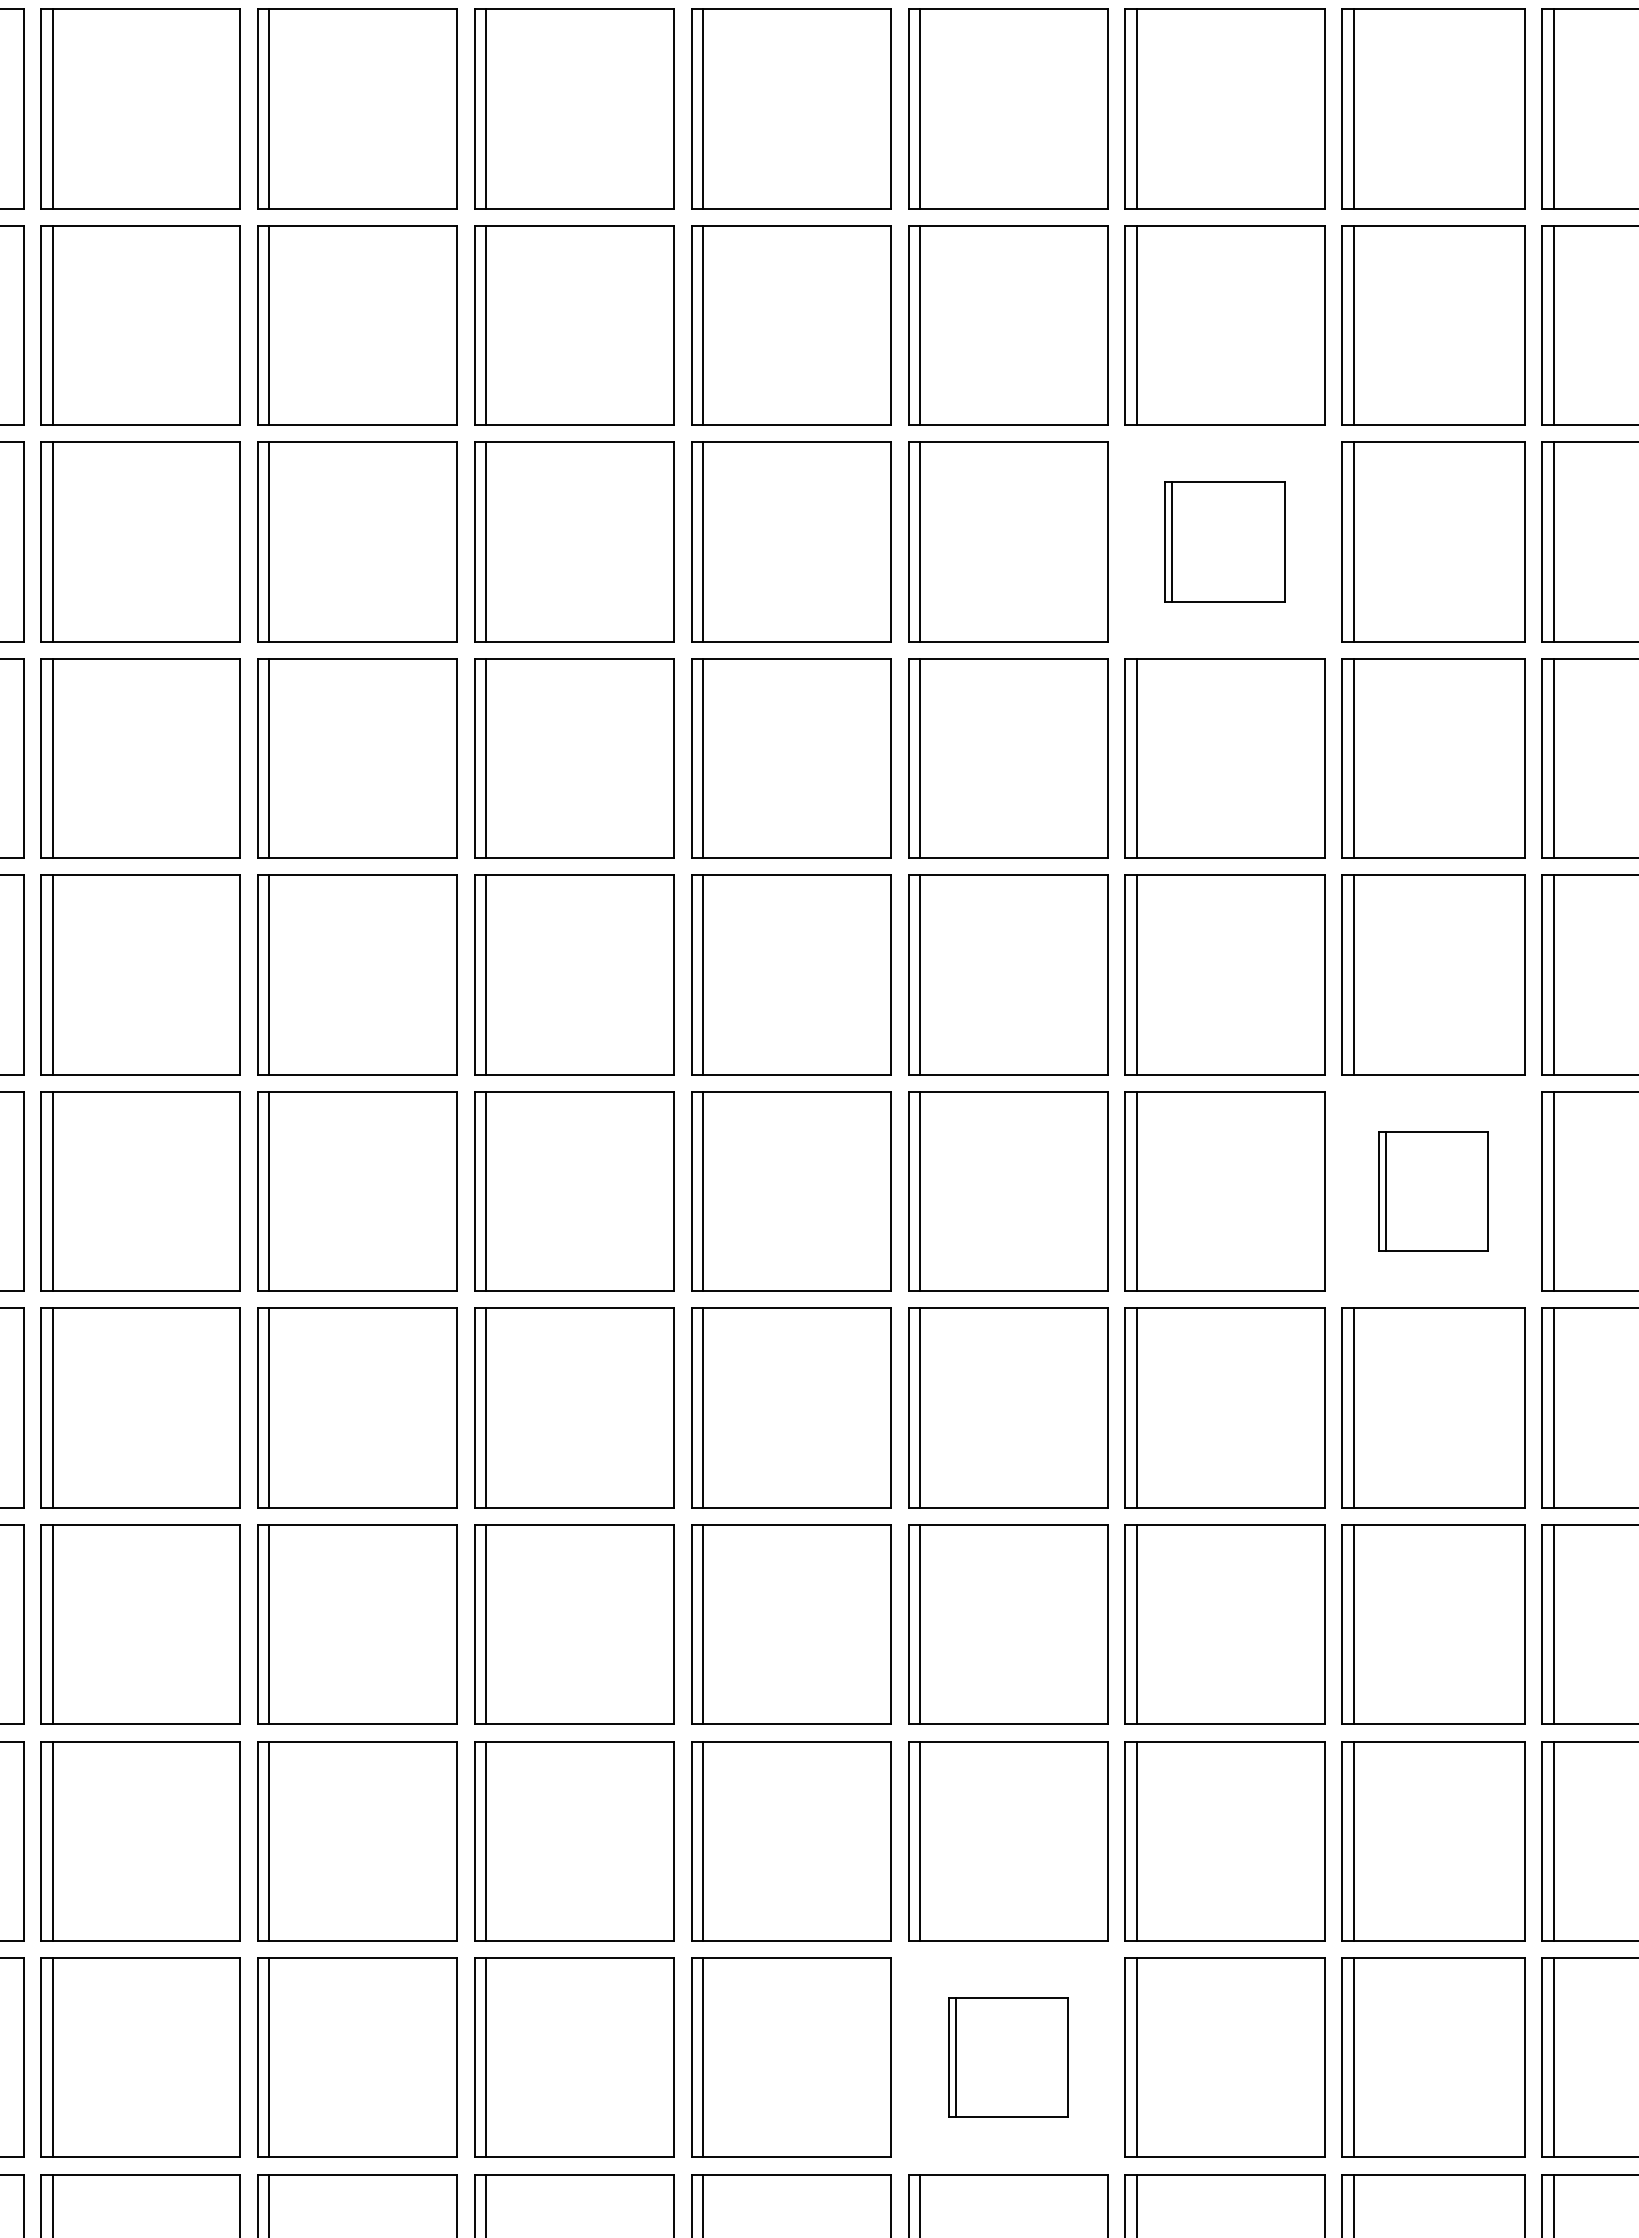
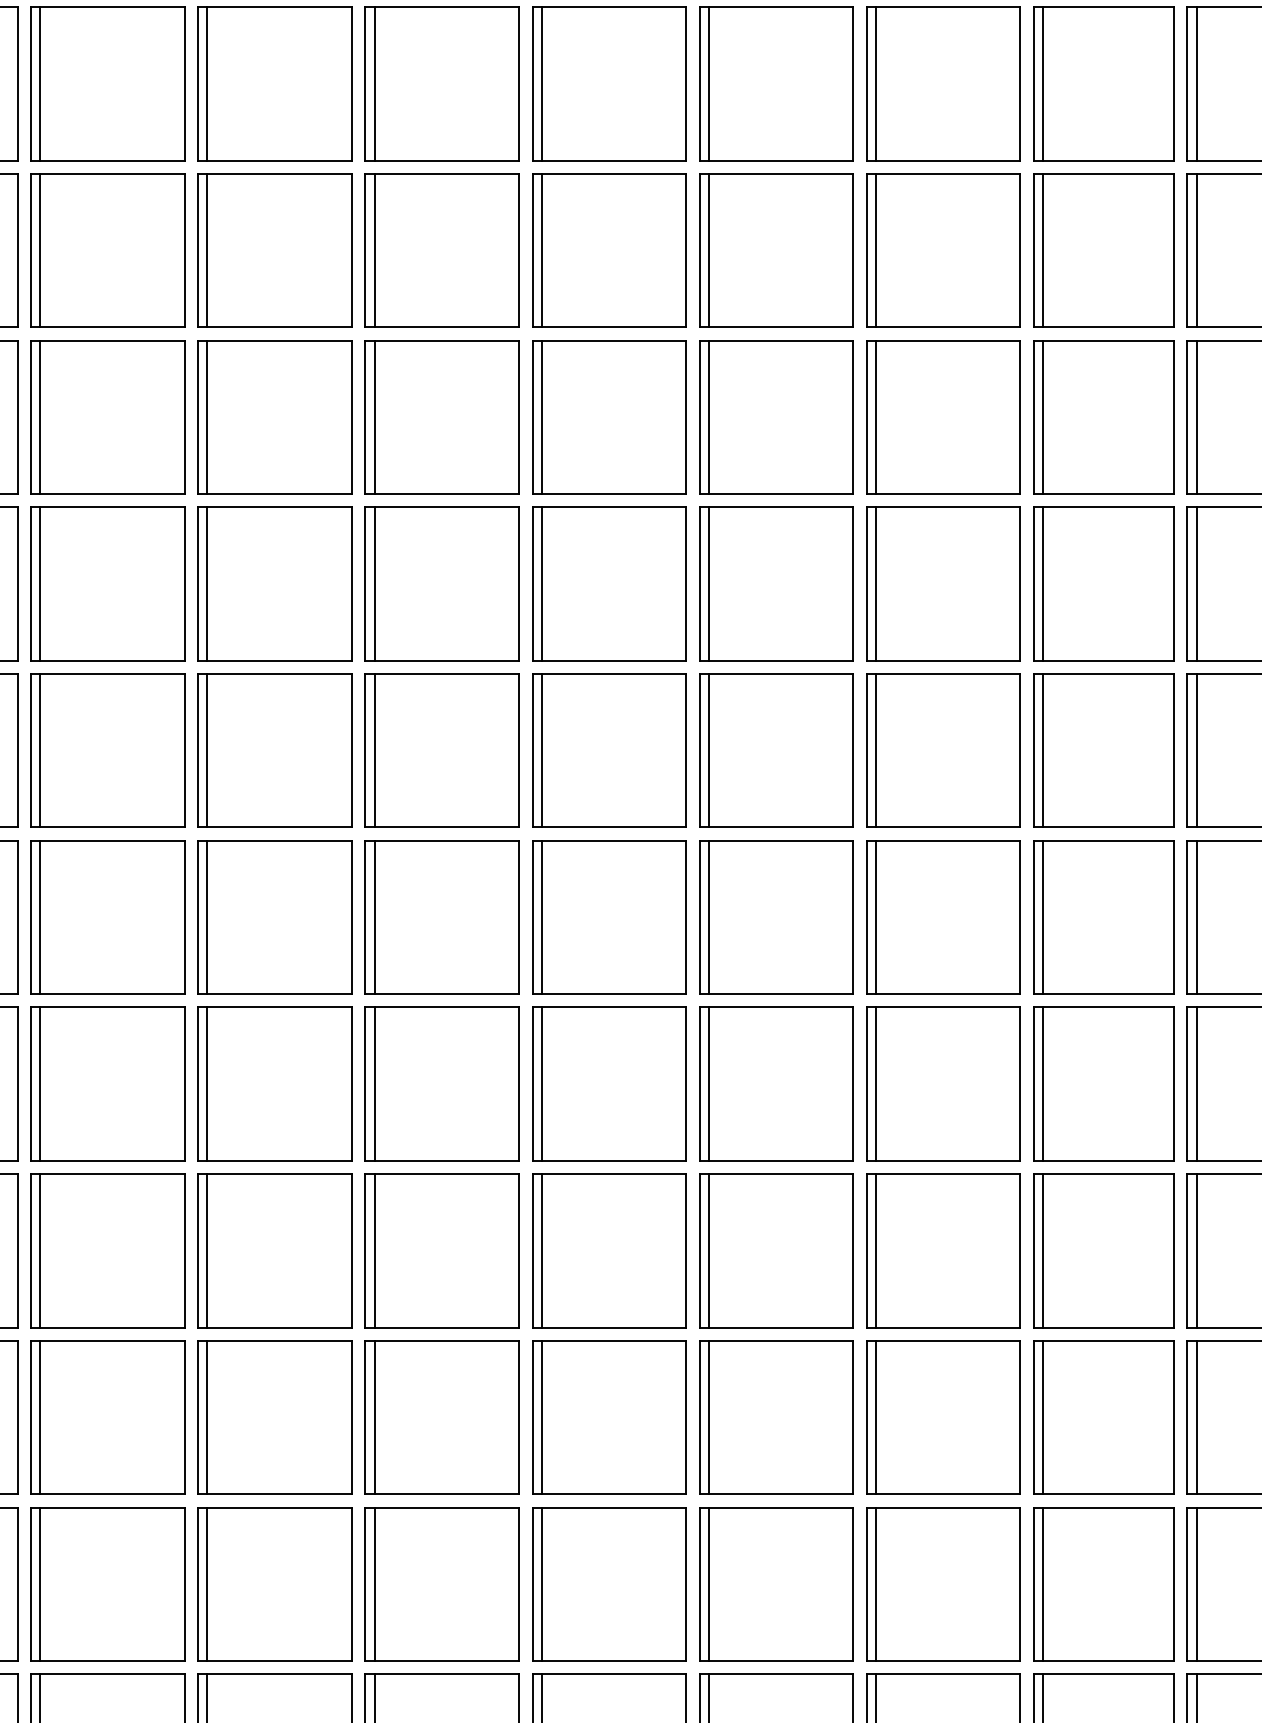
part: (1224, 541) -> (942, 416), size x1.67
part: (1433, 1191) -> (1103, 917), size x1.67
part: (1008, 2057) -> (776, 1584), size x1.67

